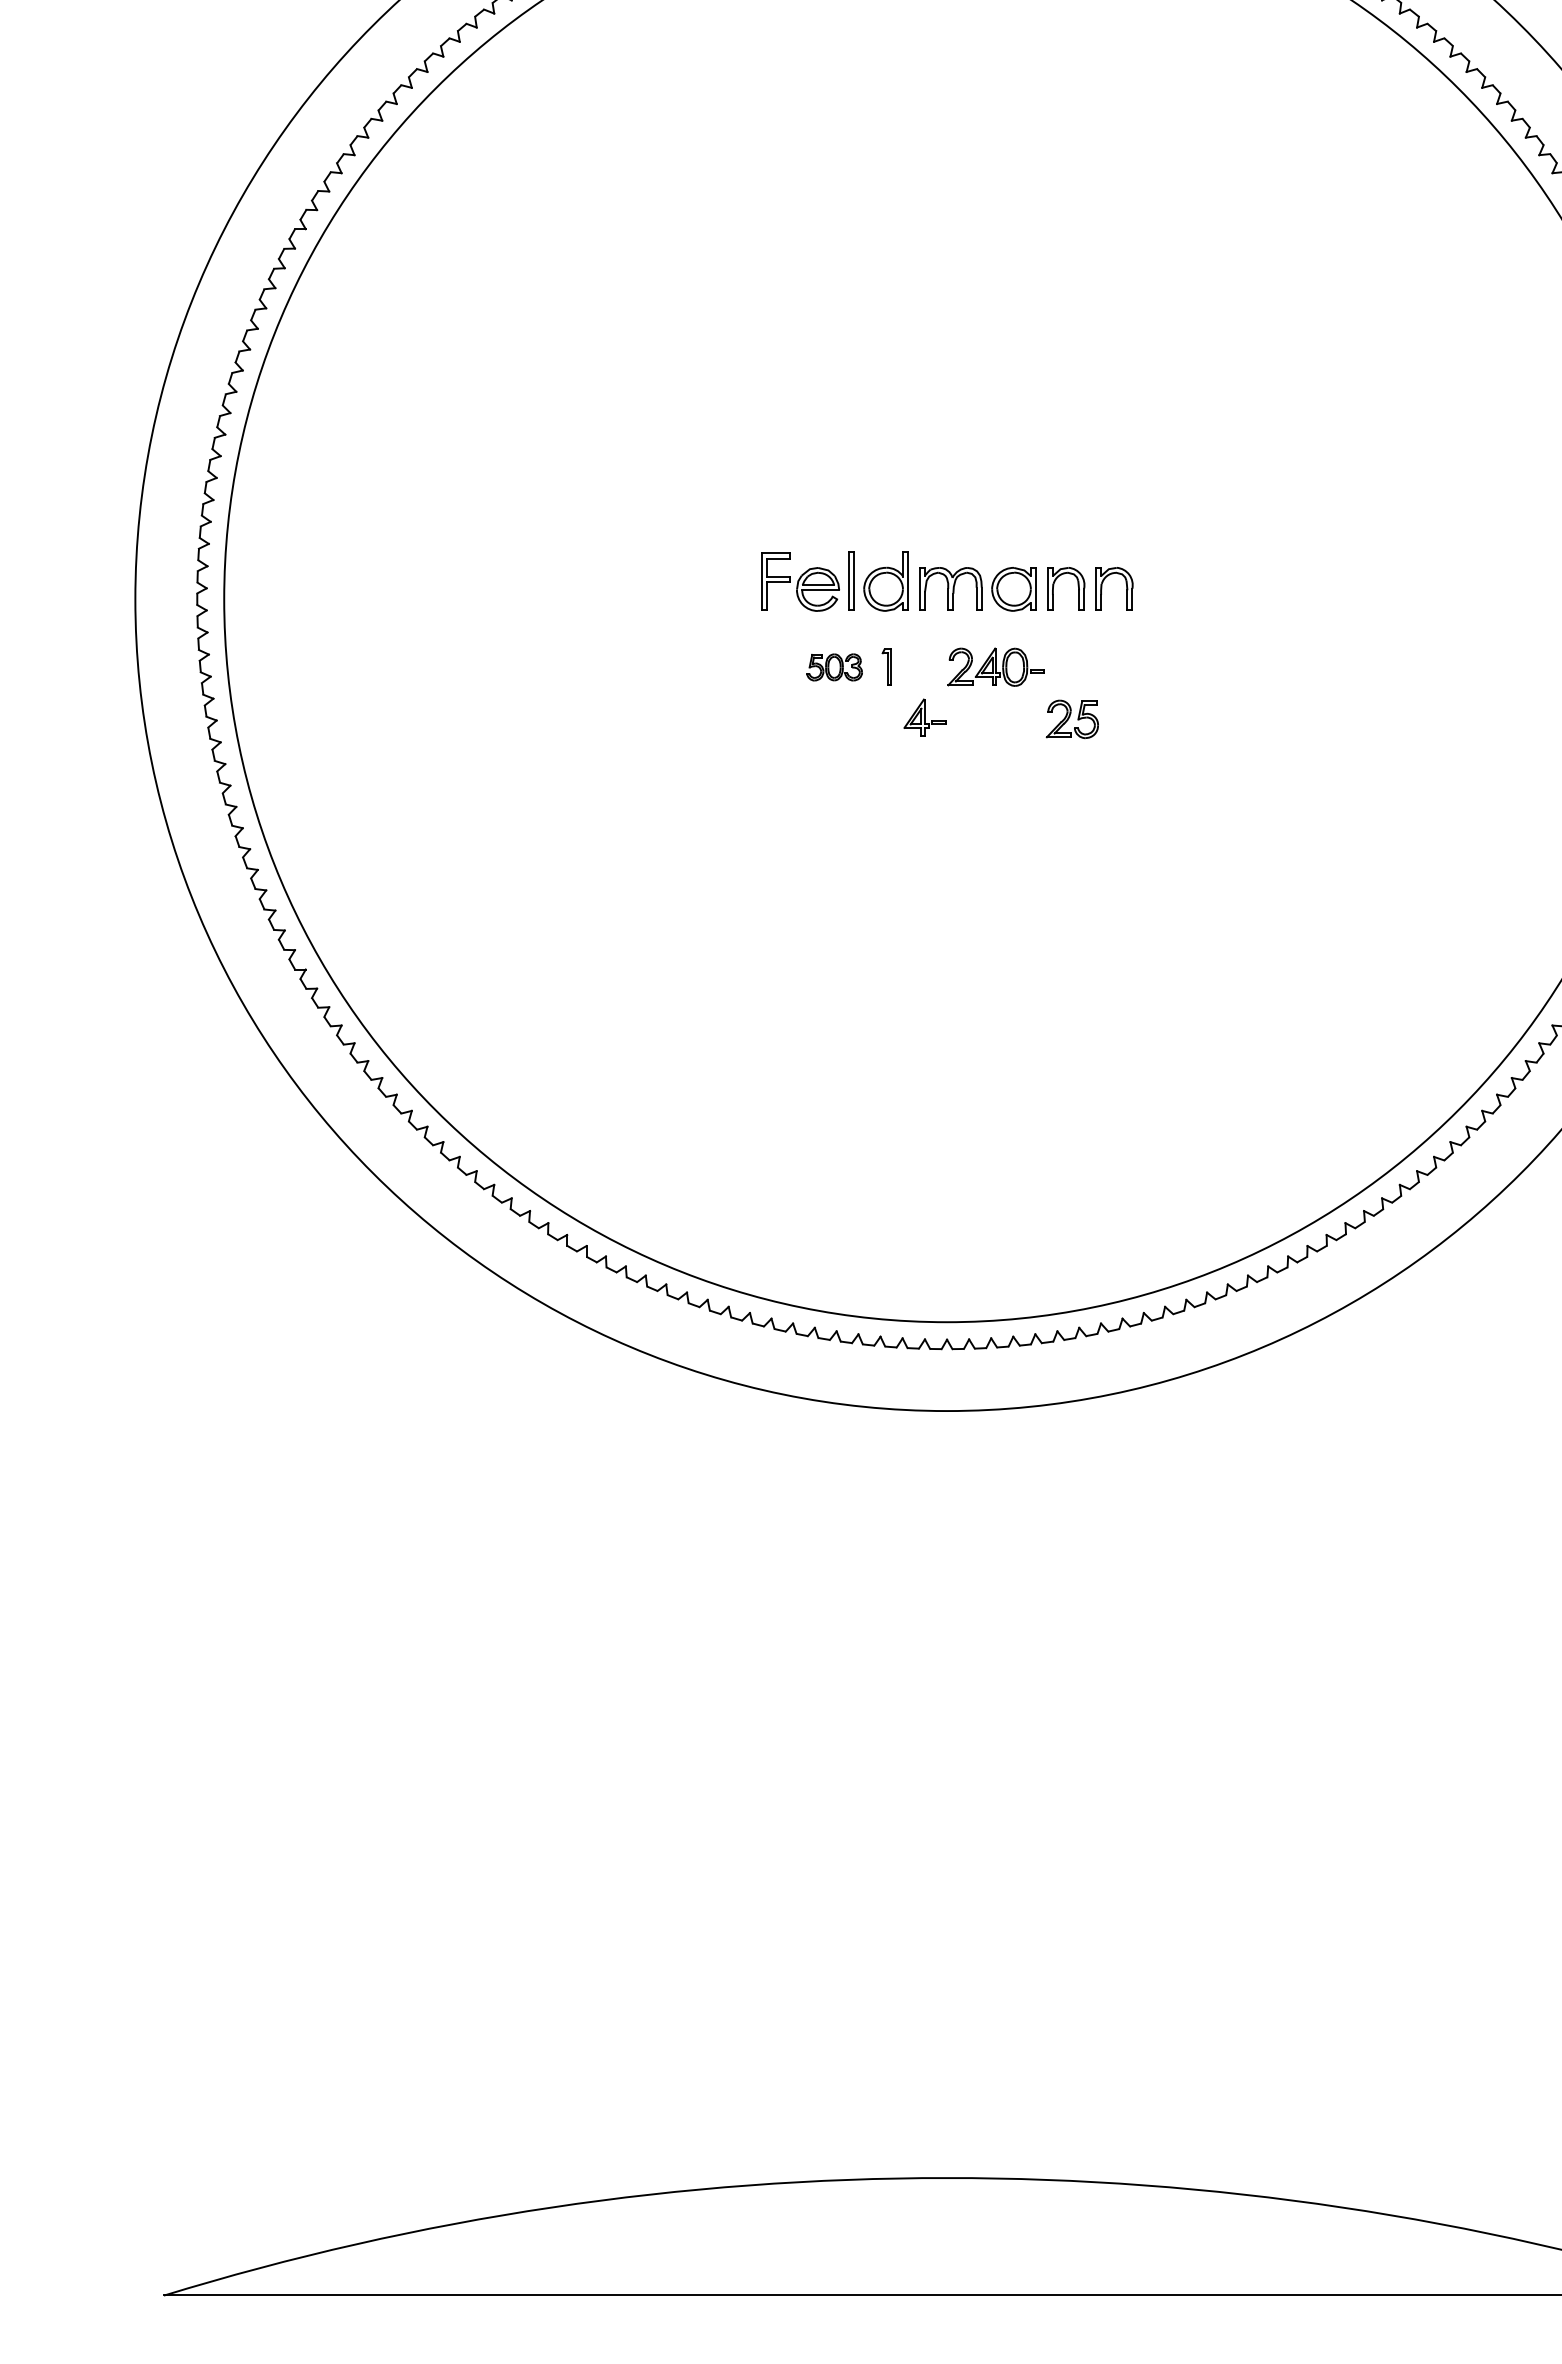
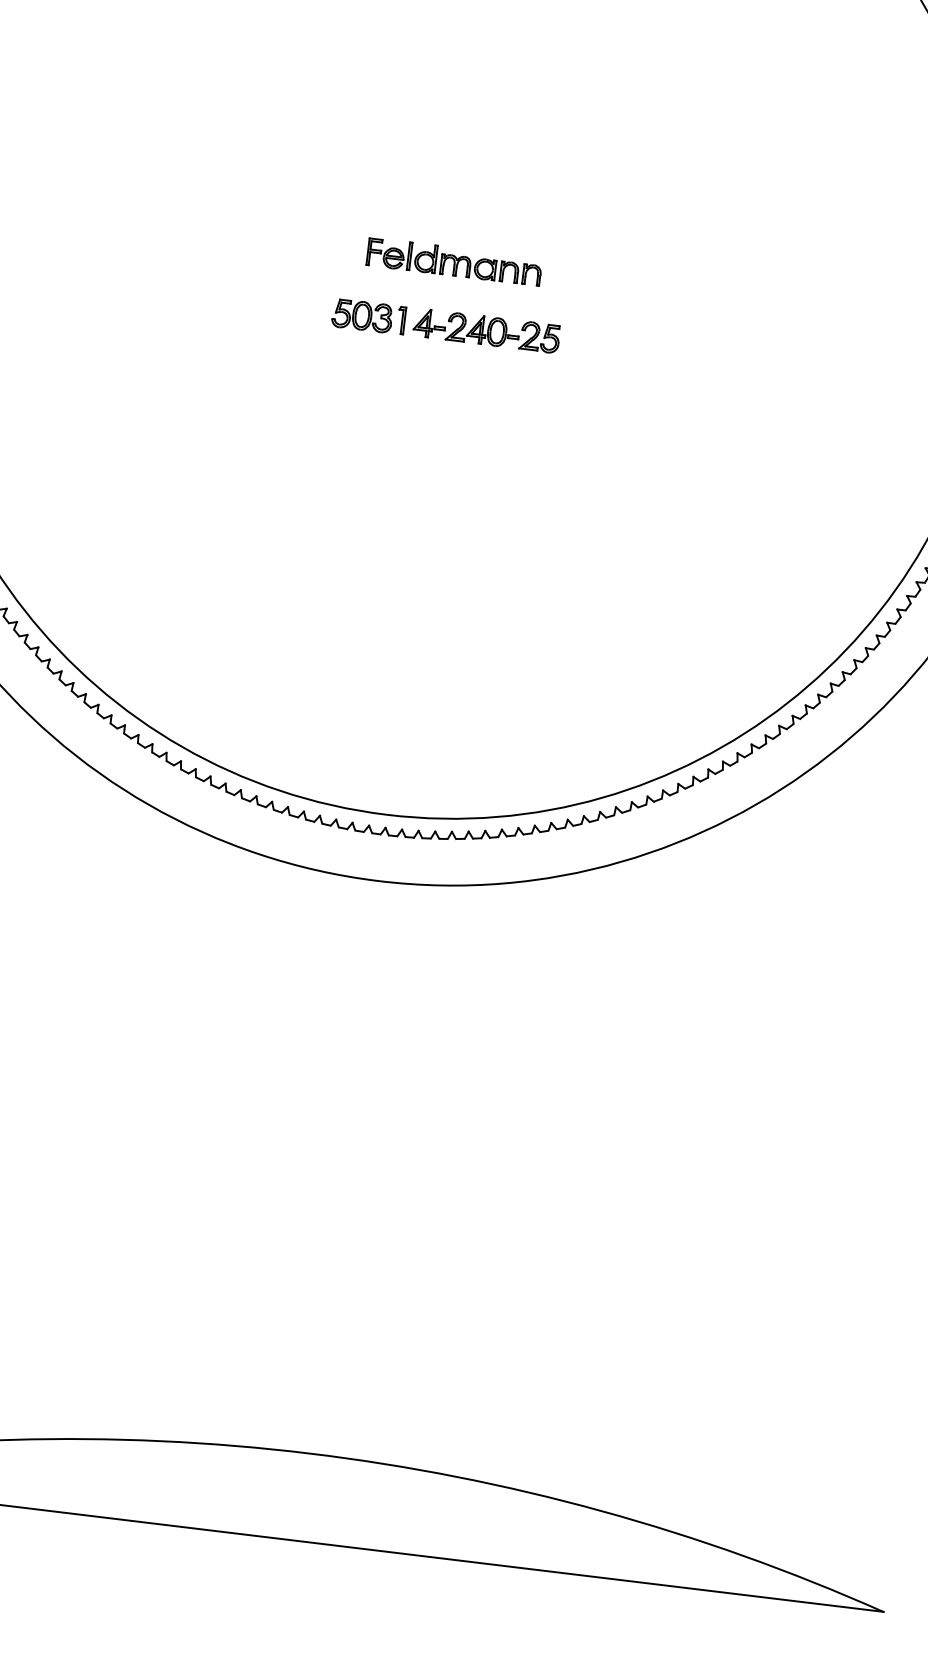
part: (947, 581) -> (454, 262), size x0.62
part: (834, 667) -> (362, 315), size x1.43
part: (924, 717) -> (429, 323), moved
part: (1071, 719) -> (539, 337), moved

